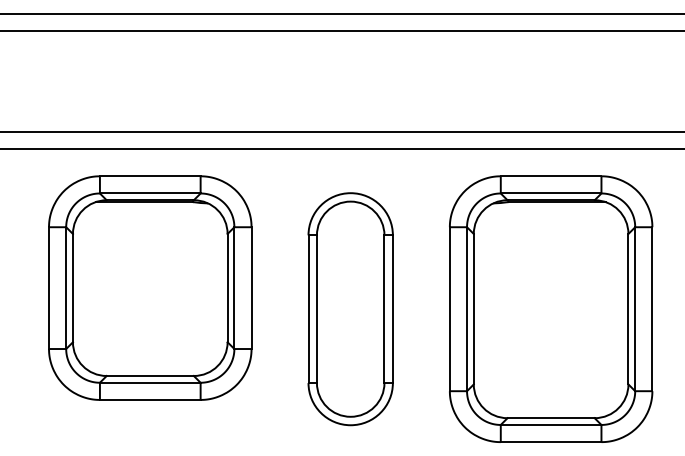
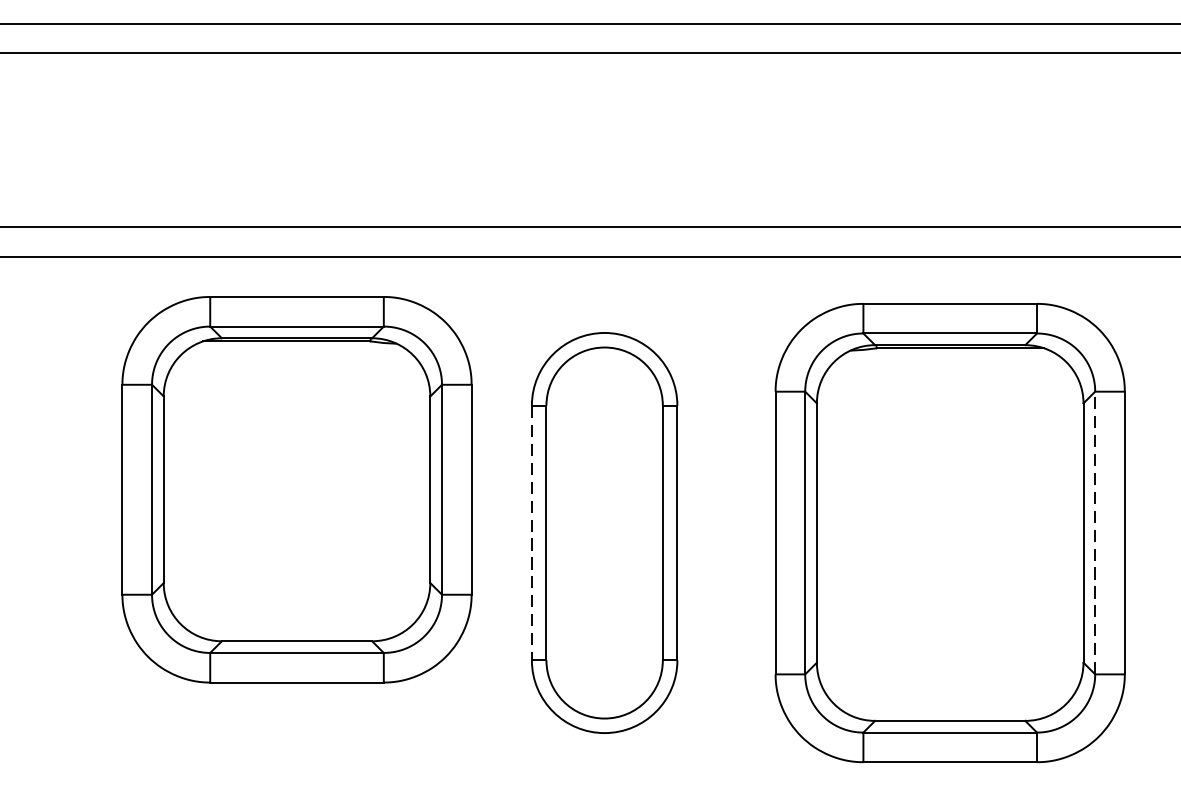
part: (150, 287) -> (297, 488), moved
line: (308, 309) -> (531, 533), solid -> dashed
line: (635, 309) -> (1095, 533), solid -> dashed

